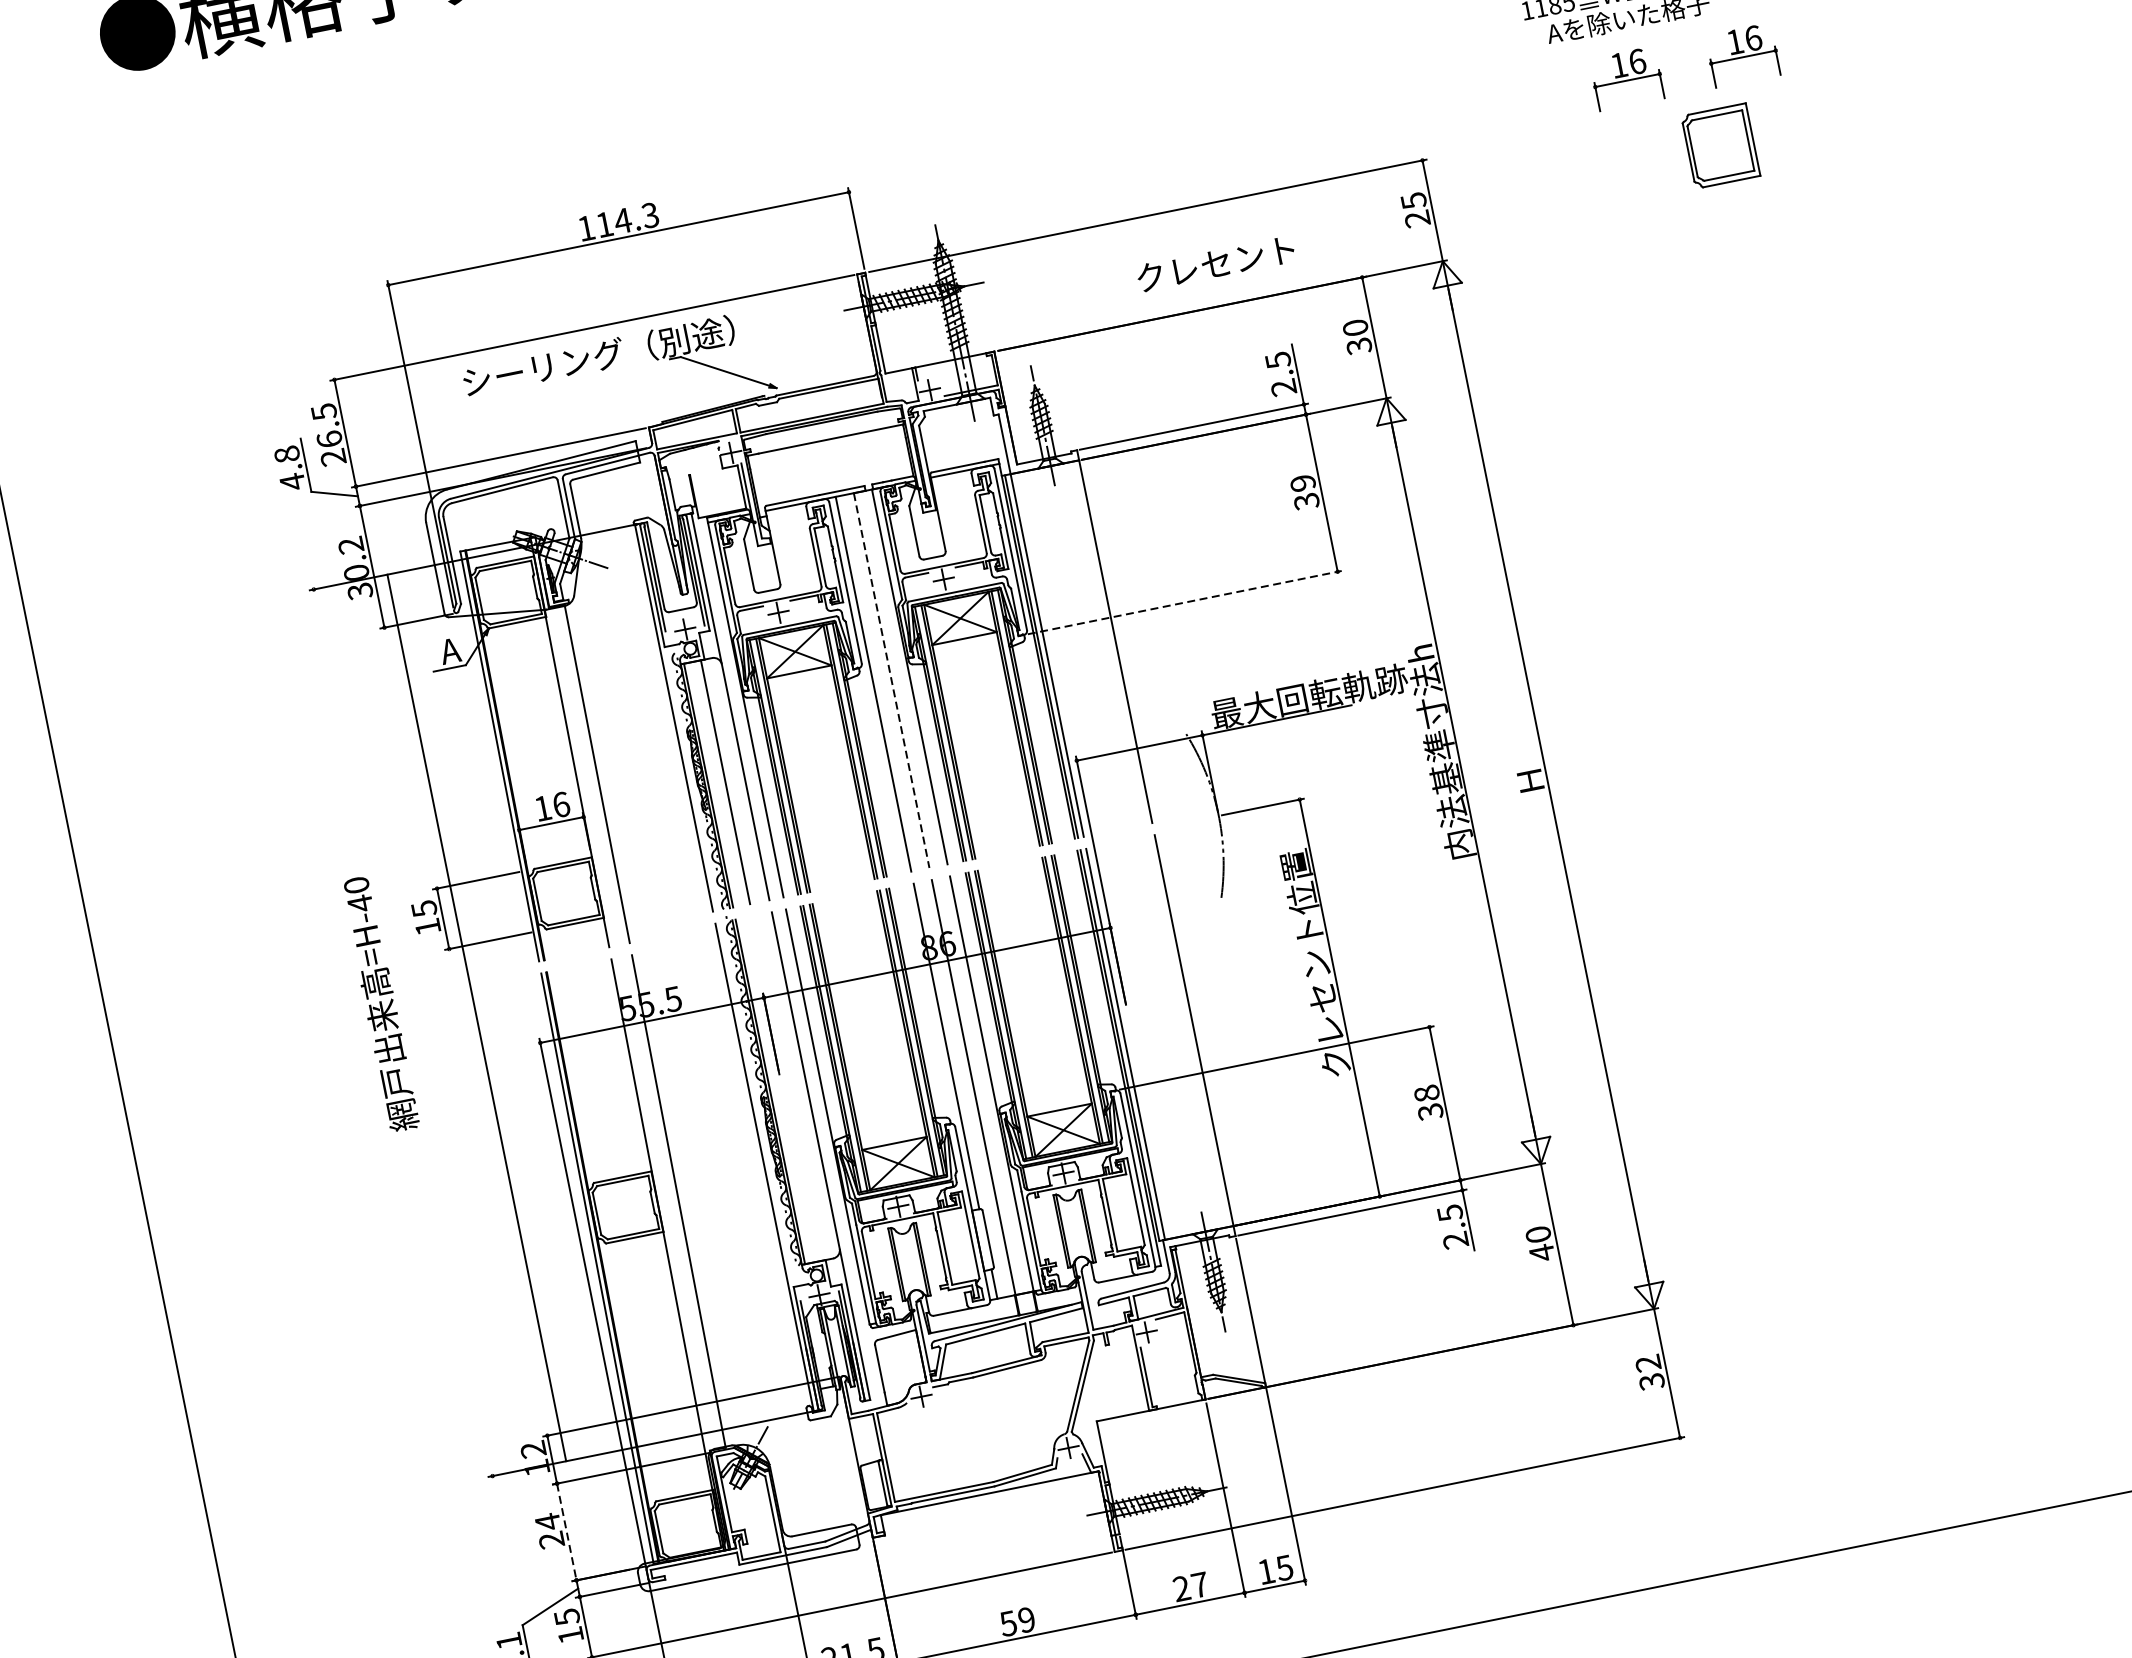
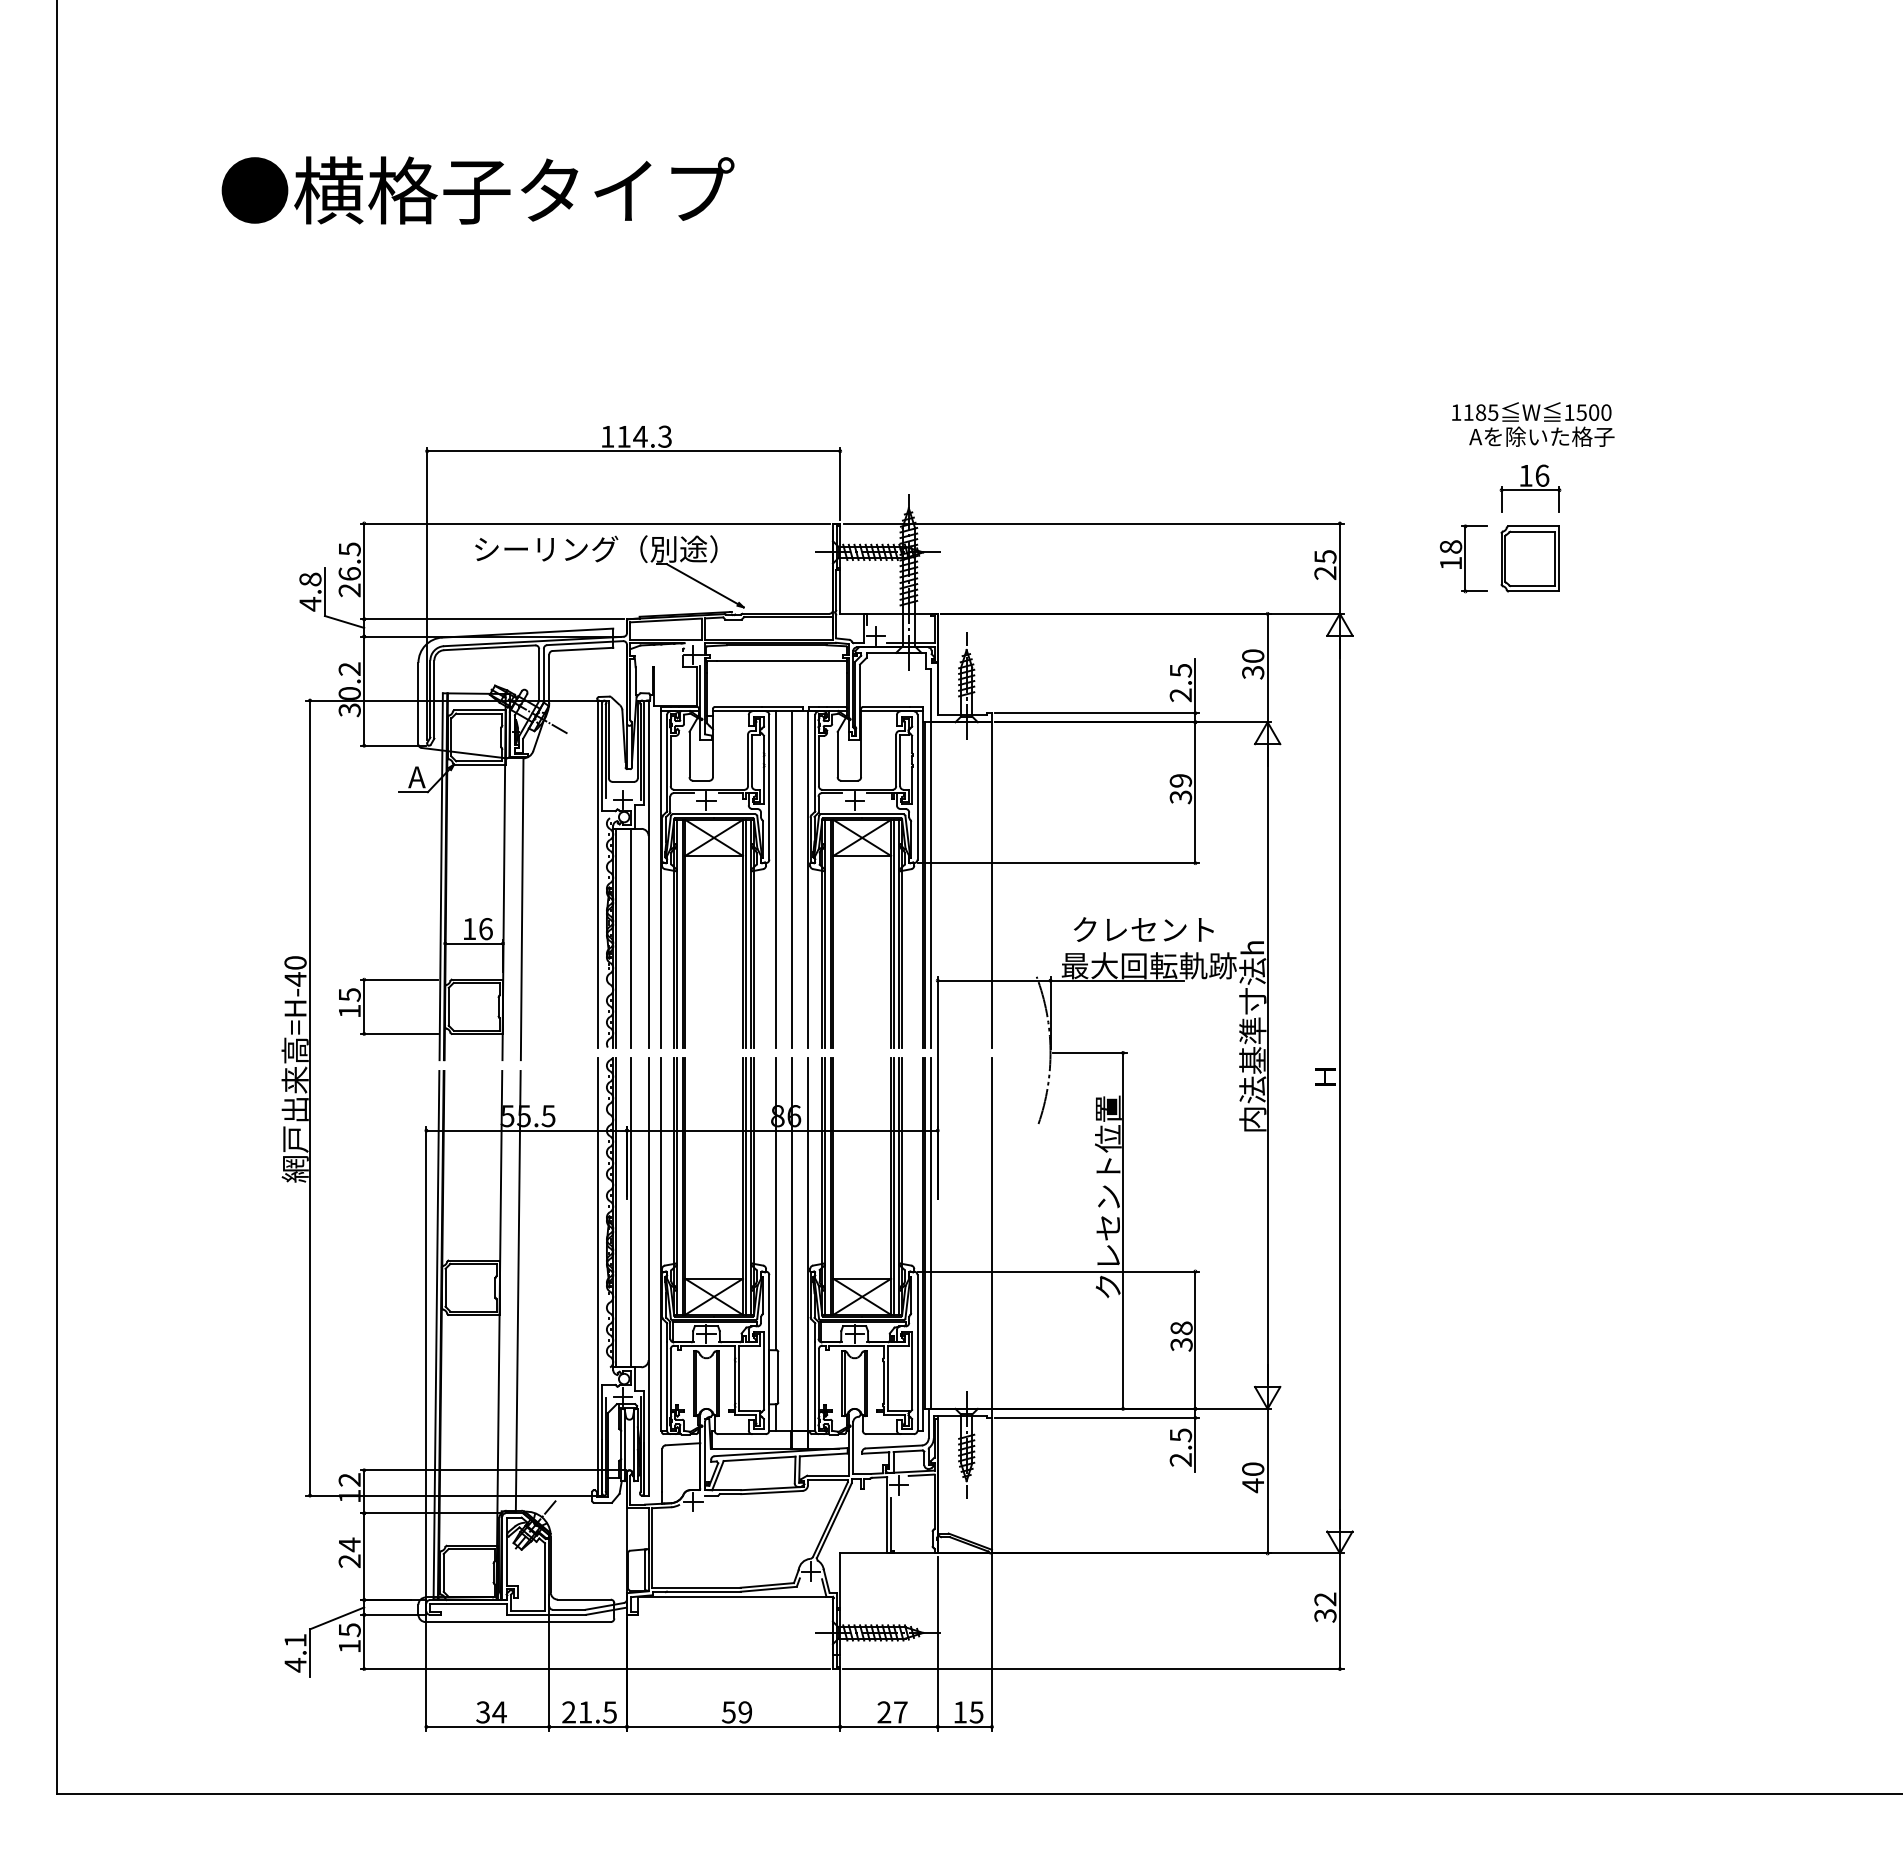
part: (1743, 55) -> (1634, 488), removed
part: (1719, 145) -> (1529, 558), moved
part: (1568, 171) -> (1463, 558), added
text: (1215, 263) -> (1143, 929), moved
line: (1185, 602) -> (1058, 863), dashed -> solid
line: (892, 680) -> (792, 879), dashed -> solid
line: (477, 1017) -> (310, 1097), moved
line: (787, 1088) -> (631, 1212), added
line: (567, 1532) -> (364, 1557), dashed -> solid

